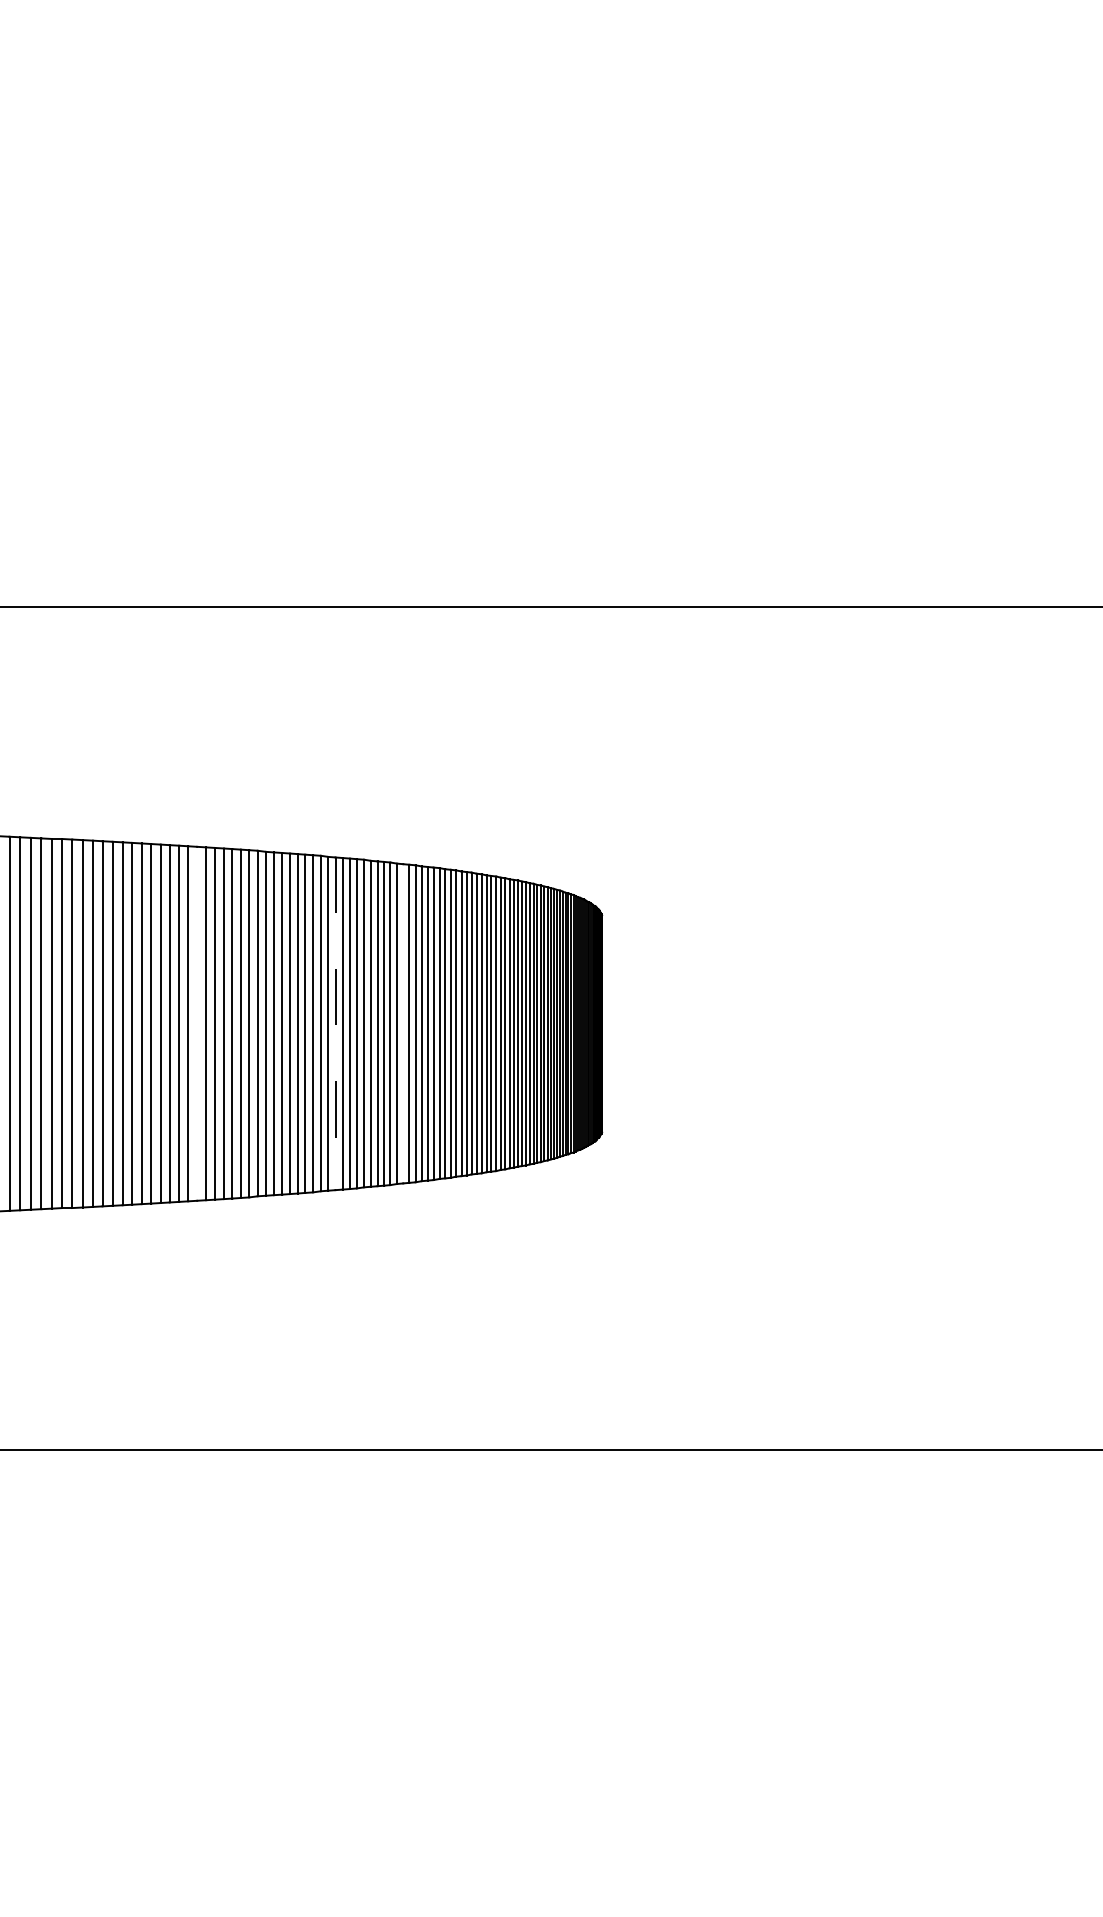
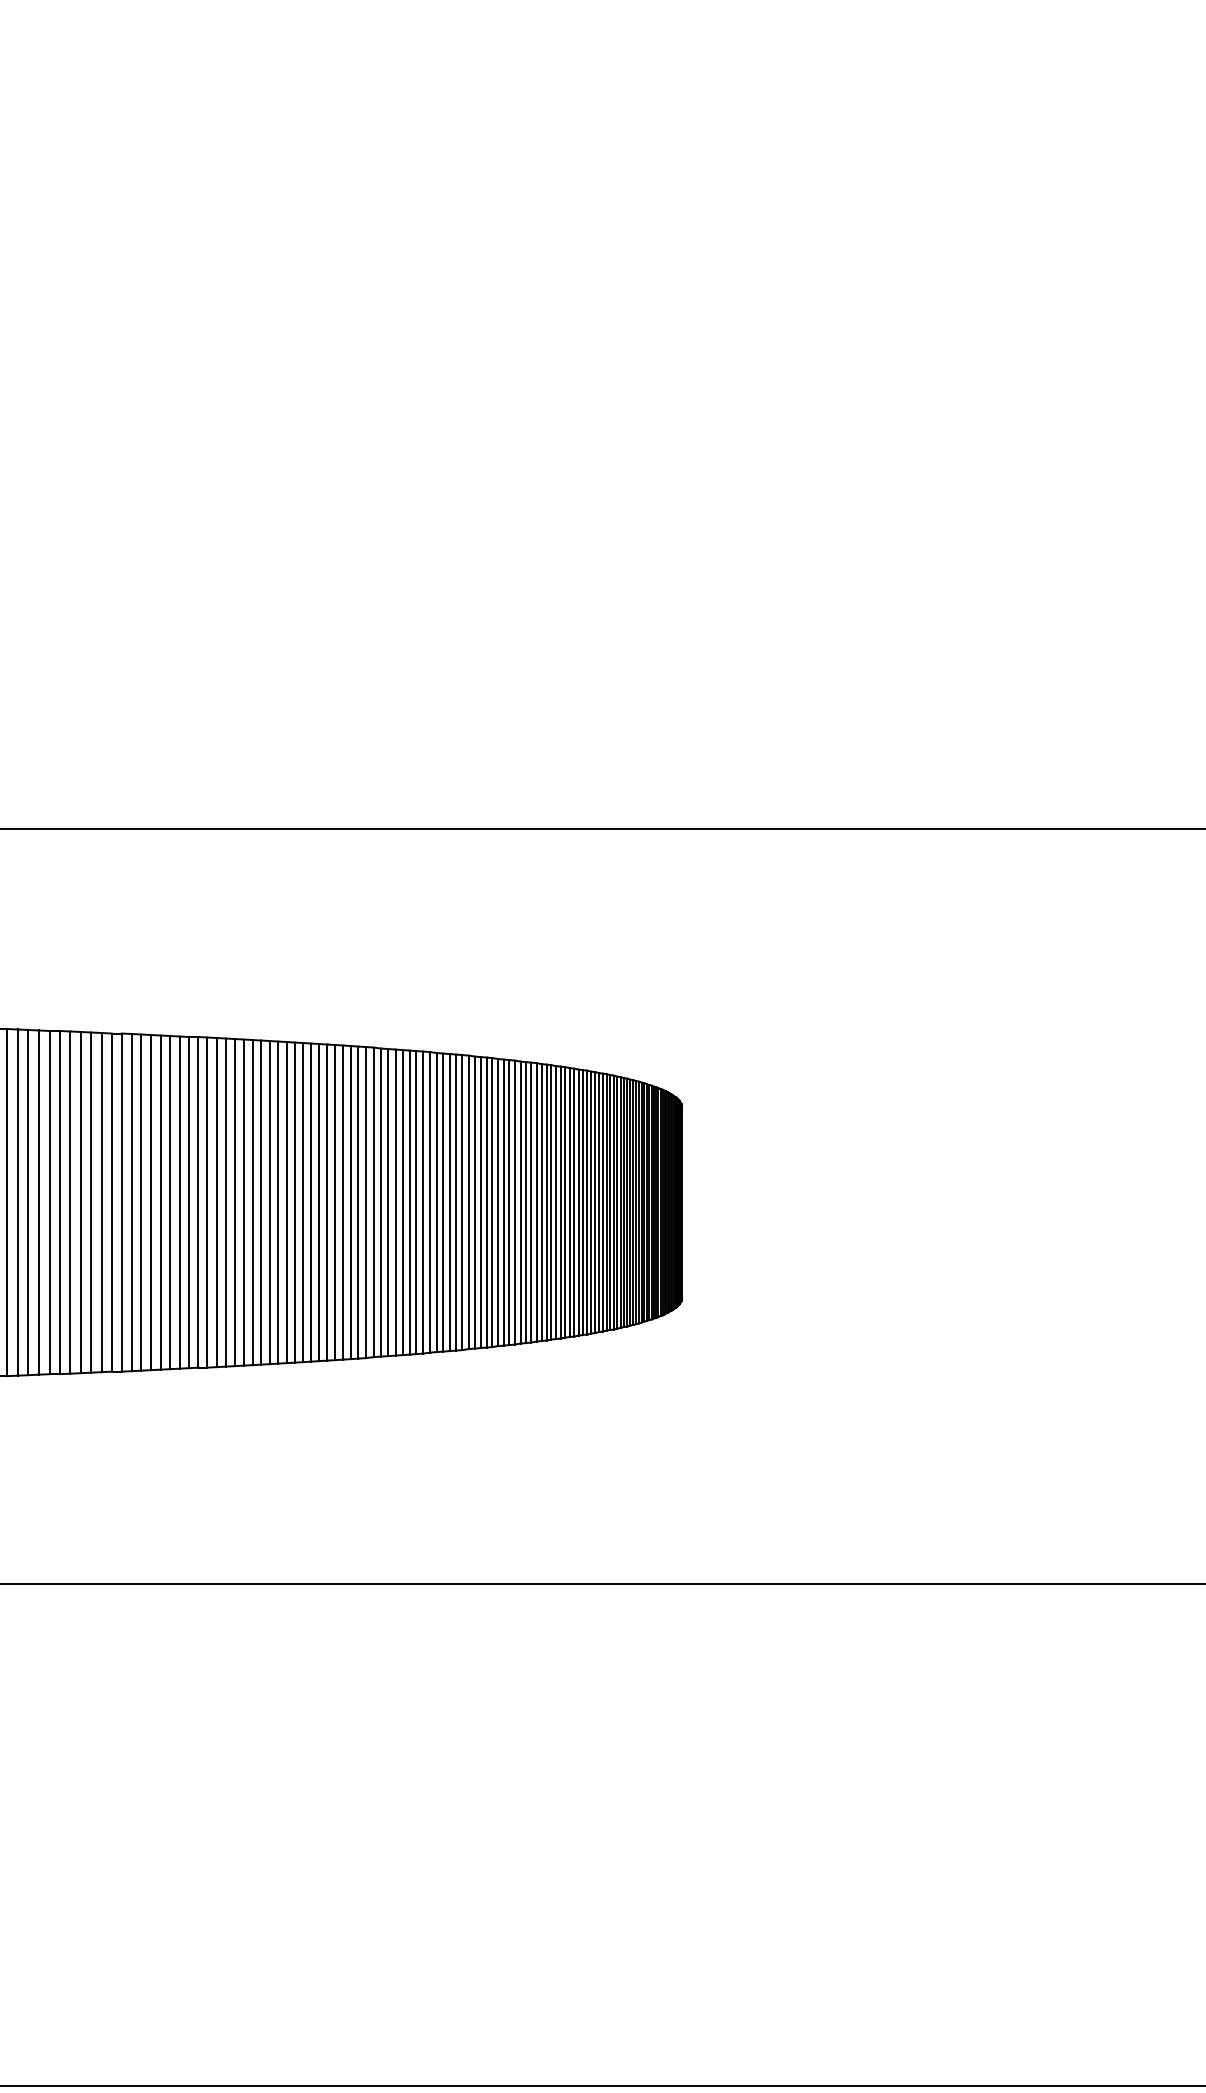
line: (197, 1023) -> (319, 1202), added
line: (402, 1023) -> (503, 1202), added
line: (335, 1024) -> (443, 1203), dashed -> solid

